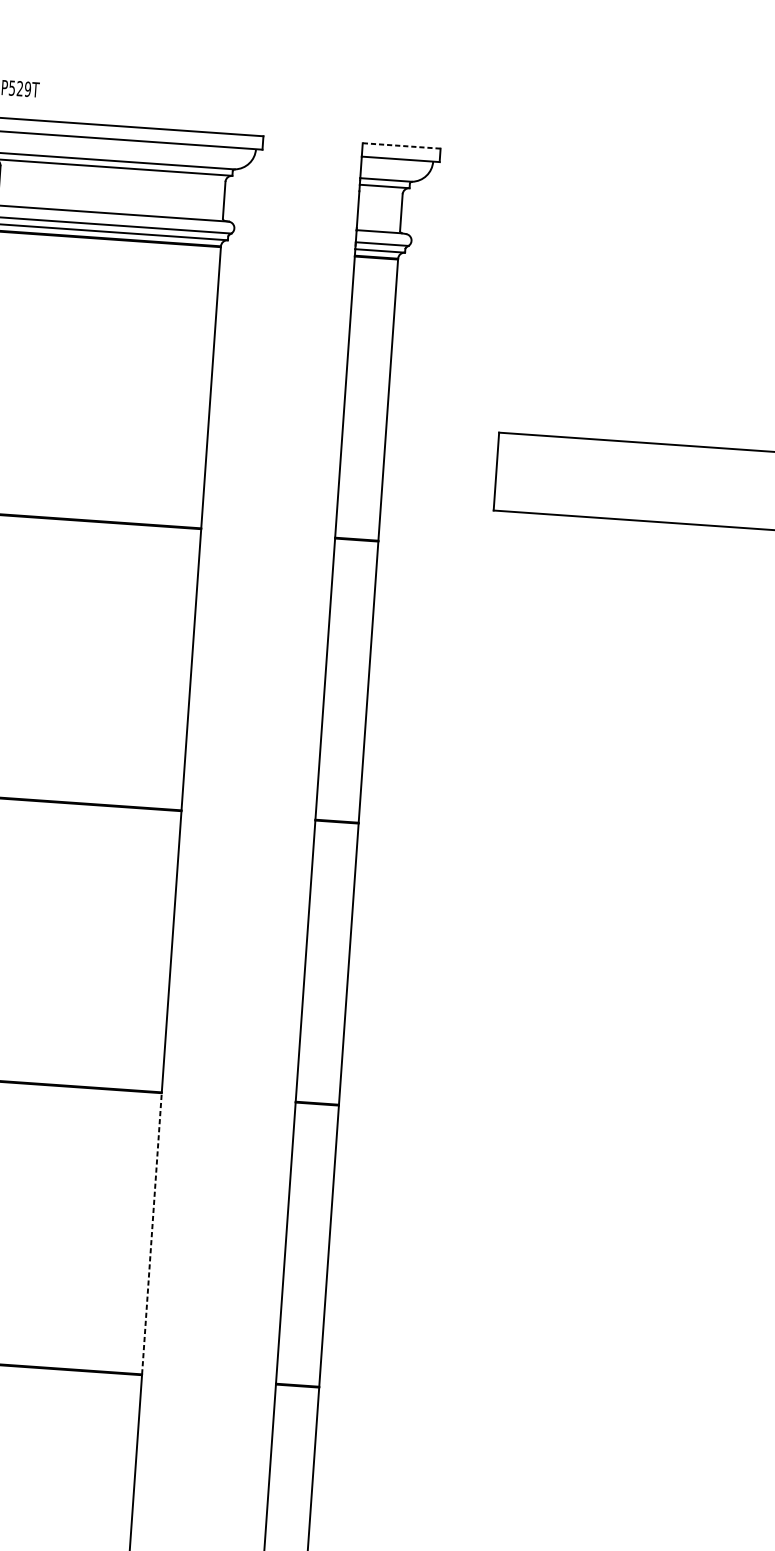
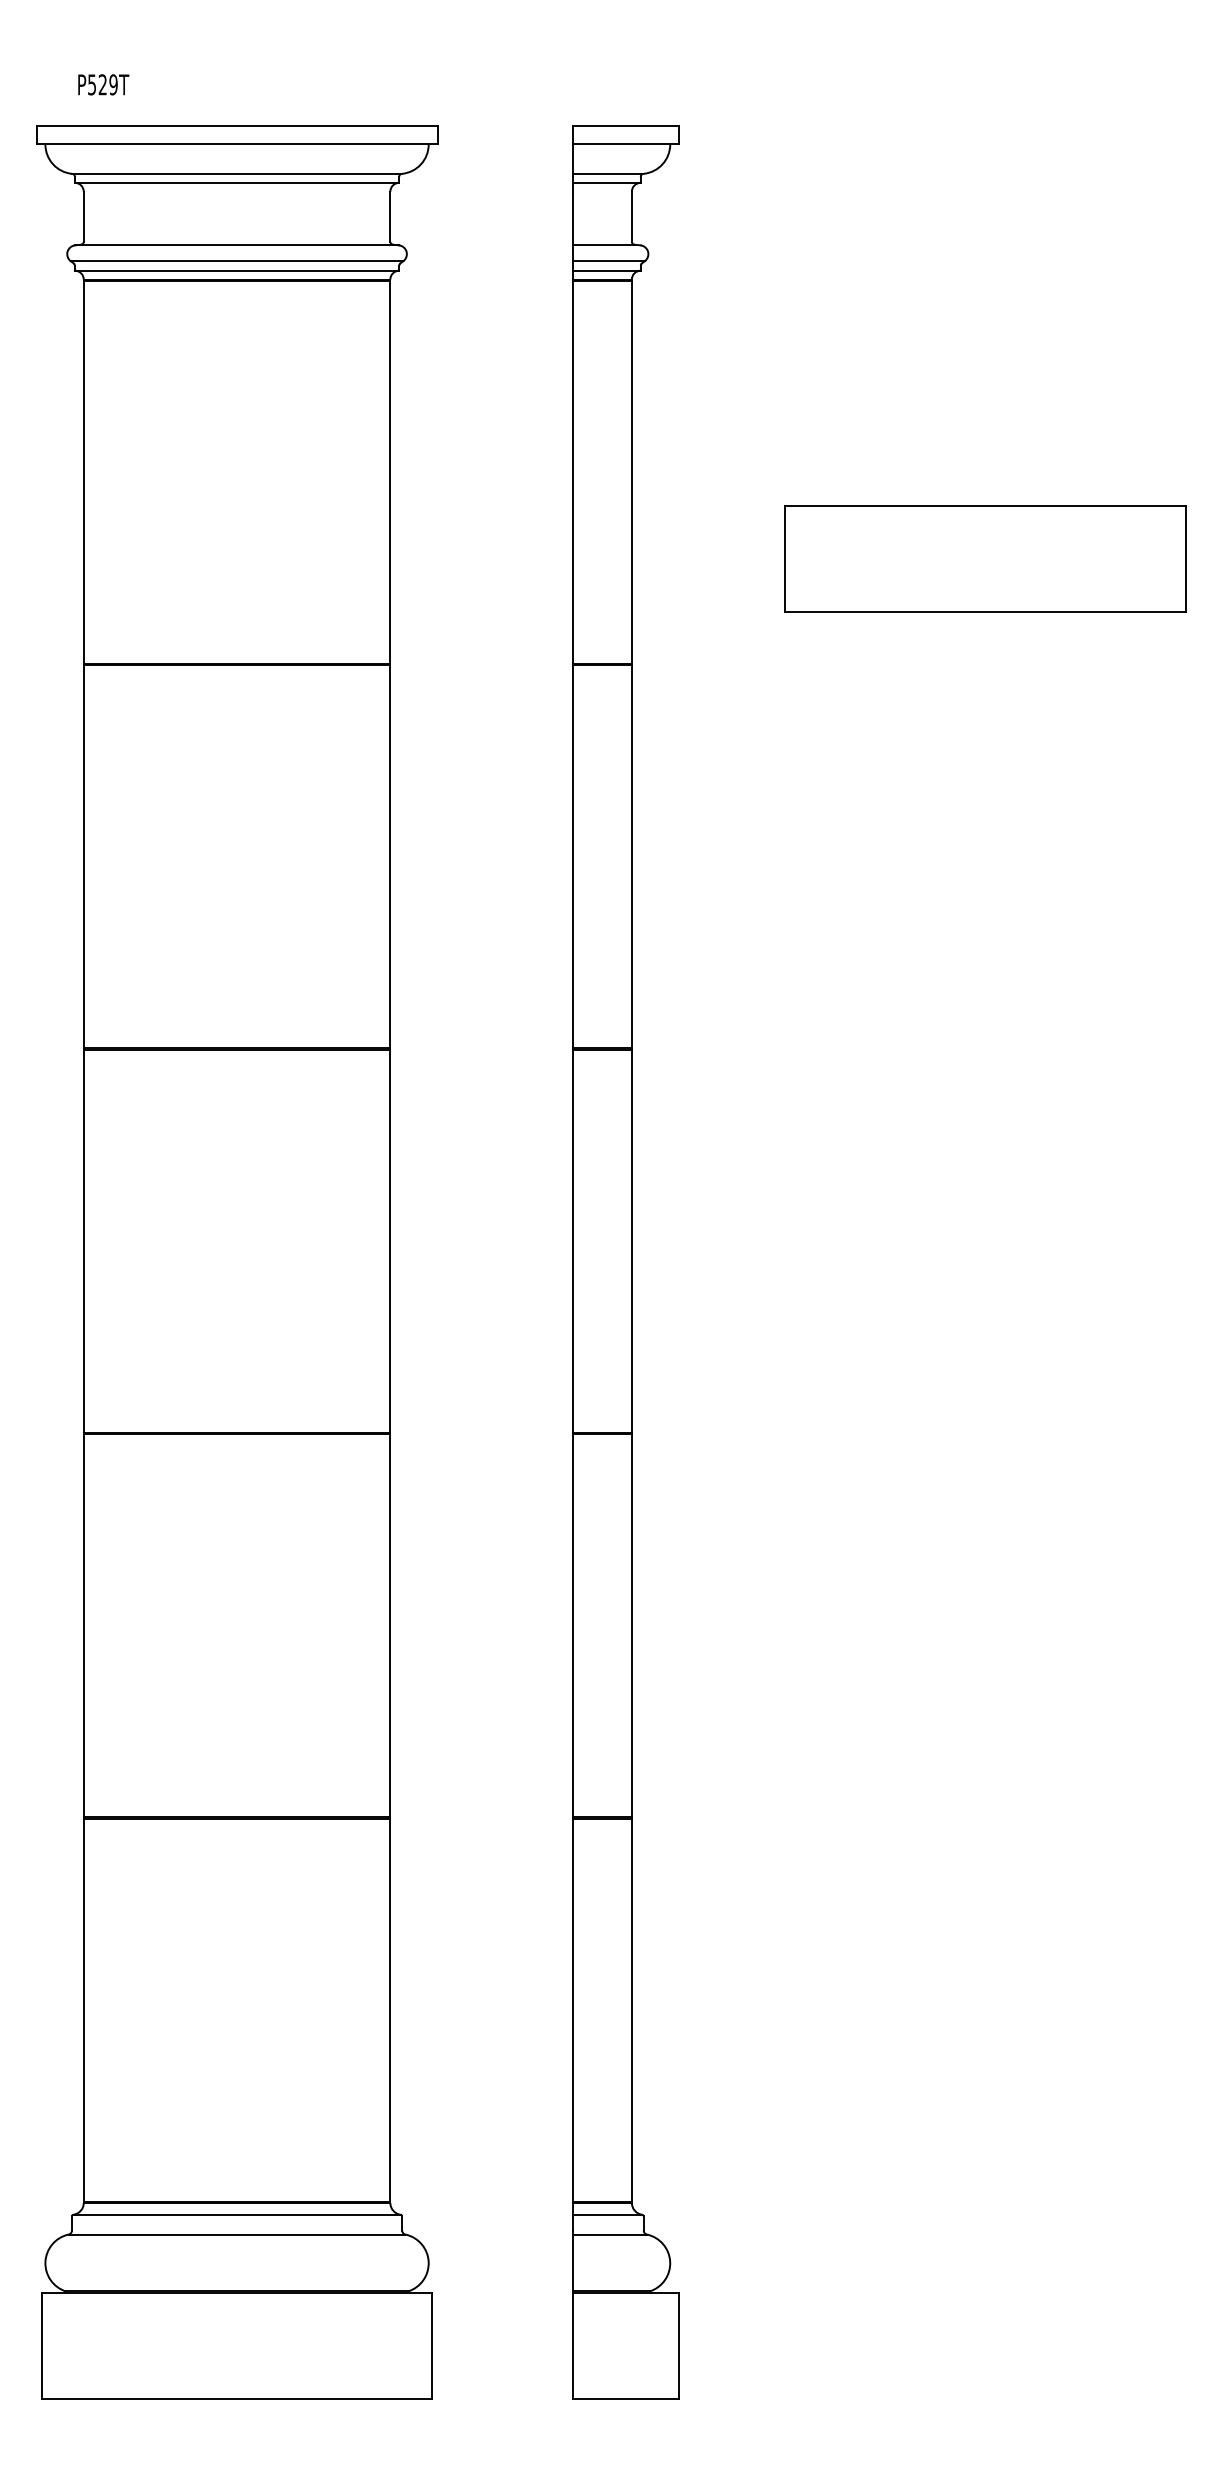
line: (401, 146) -> (625, 126), dashed -> solid
line: (152, 1233) -> (390, 1625), dashed -> solid

